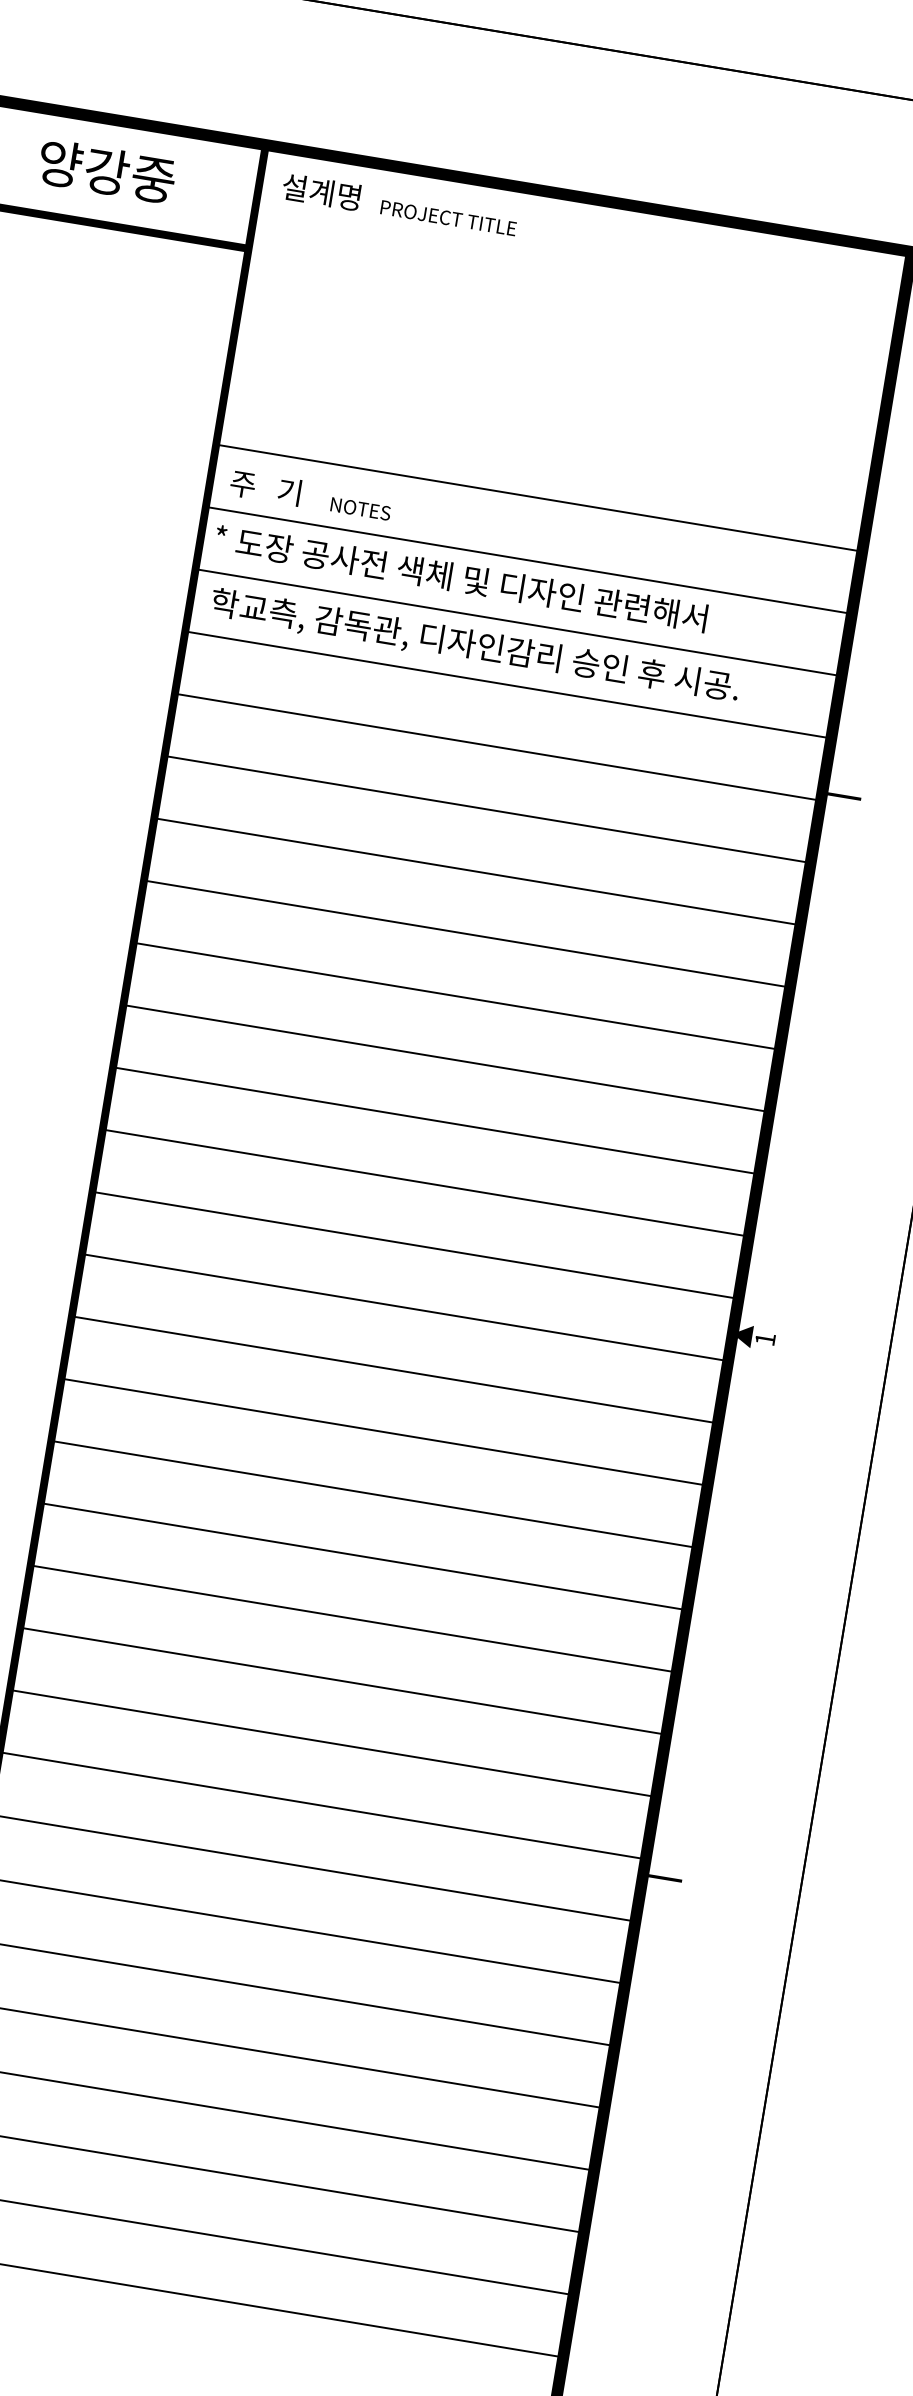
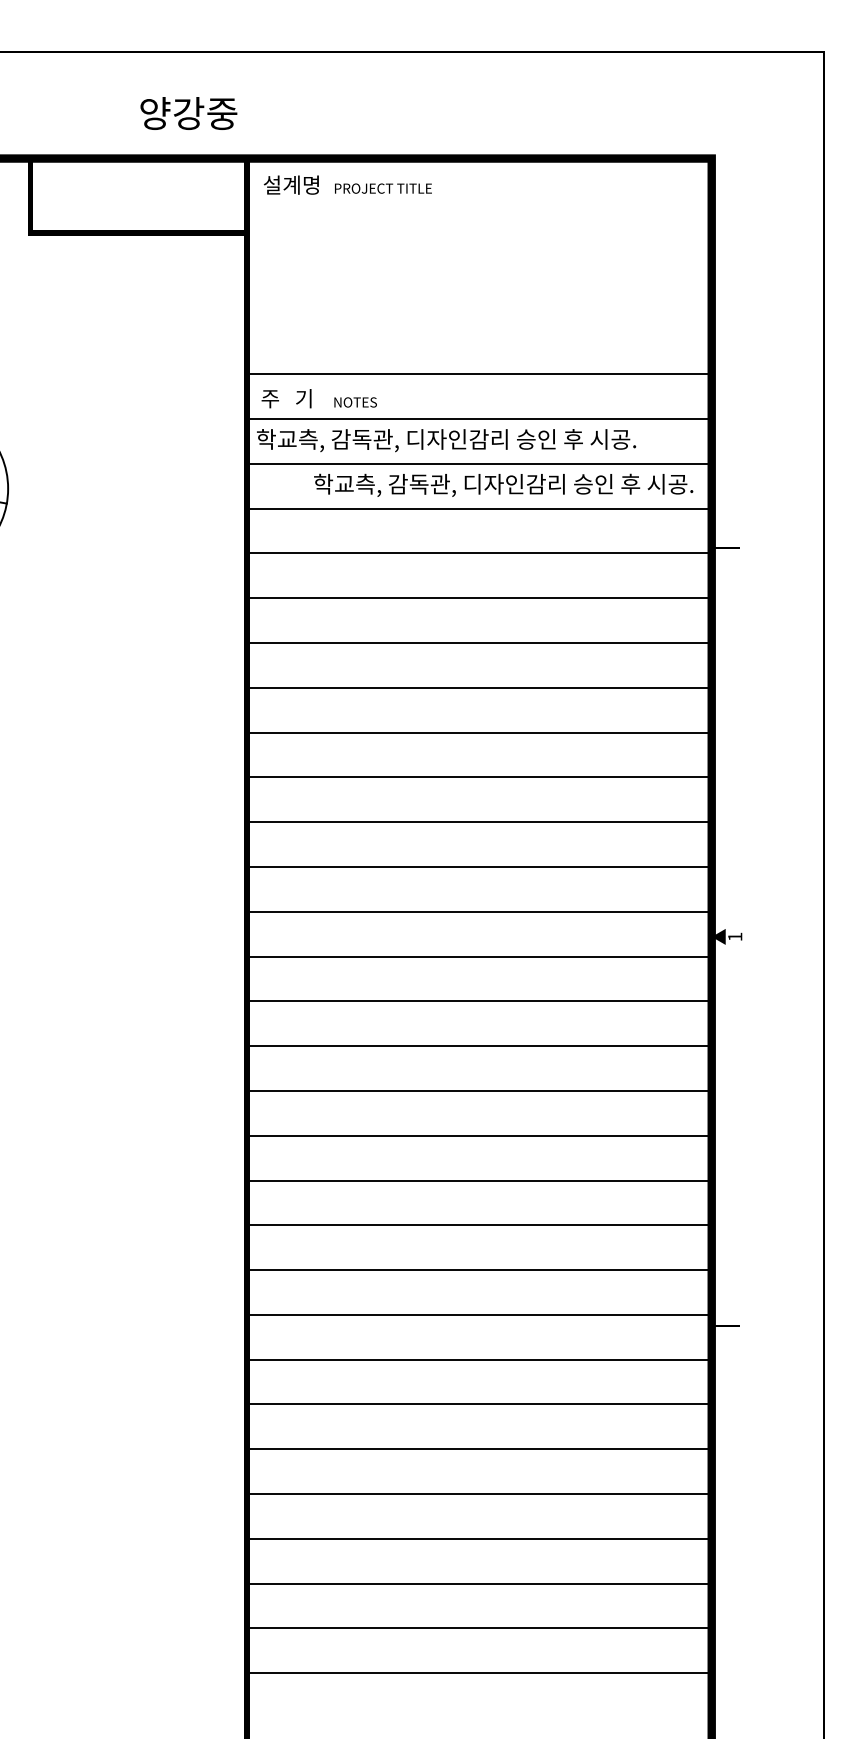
text: (106, 171) -> (188, 113), moved
text: (478, 582) -> (446, 440), * 도장 공사전 색체 및 디자인 관련해서 -> 학교측, 감독관, 디자인감리 승인 후 시공.
text: (475, 645) -> (503, 484), moved

